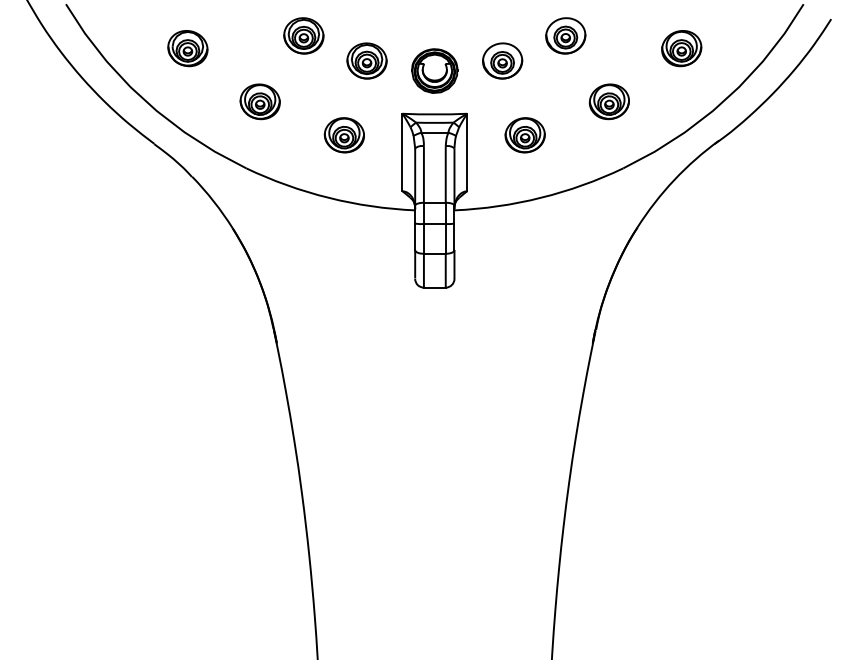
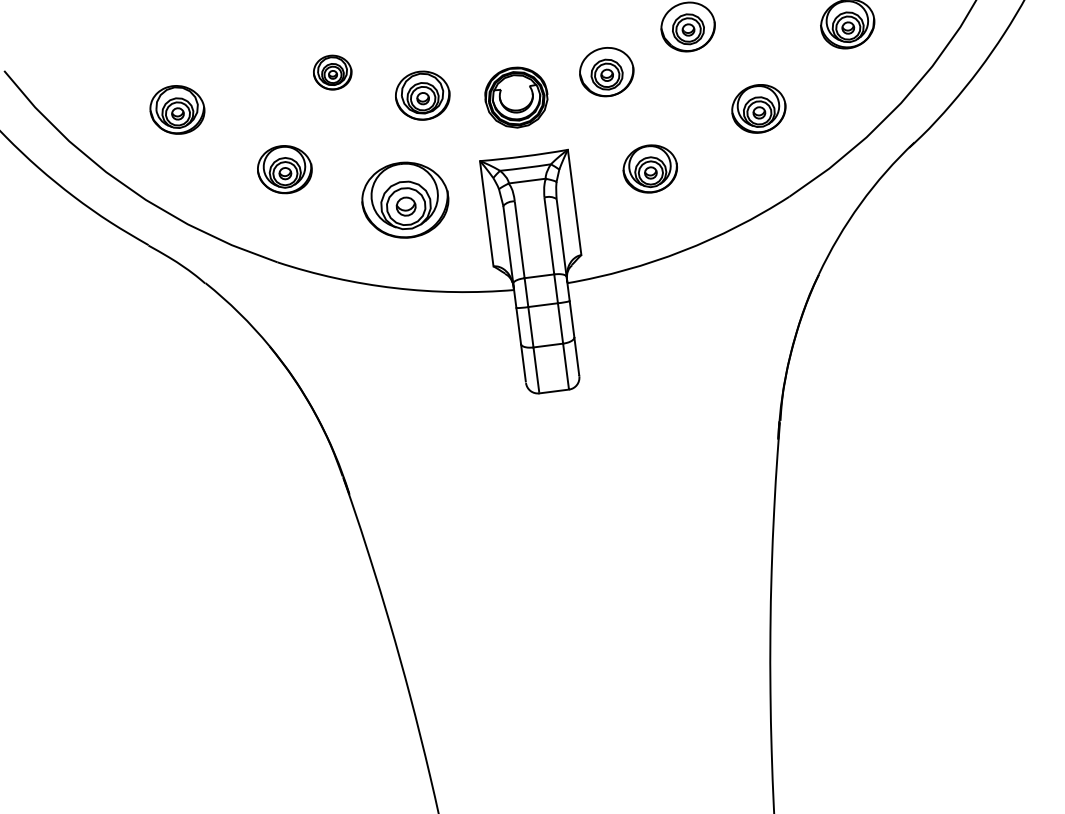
part: (303, 35) -> (332, 72), size x0.7
part: (343, 135) -> (403, 200), size x1.6

